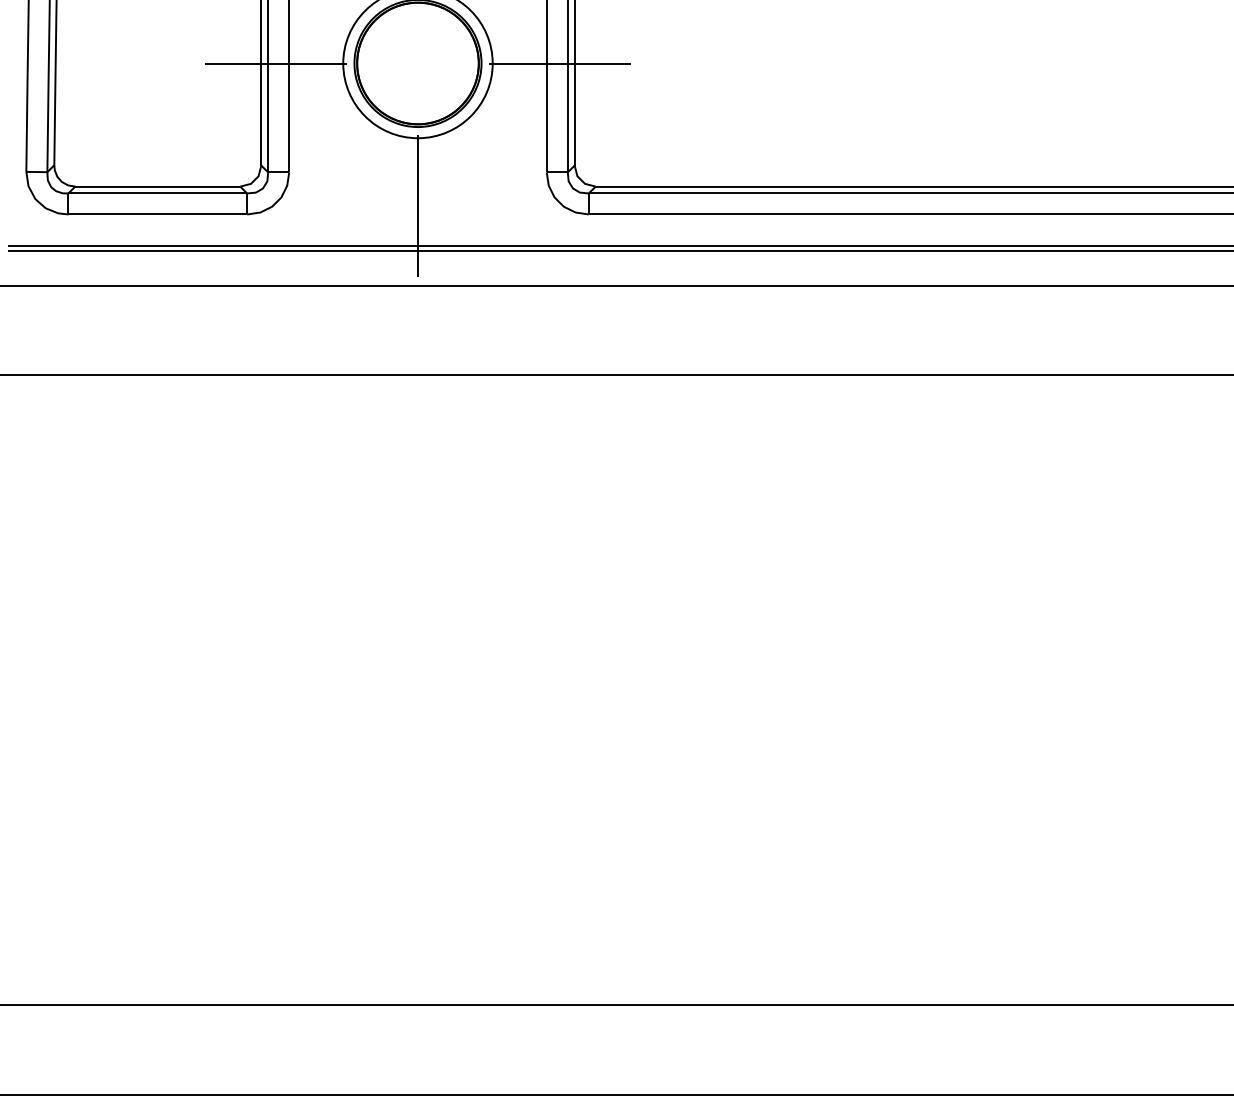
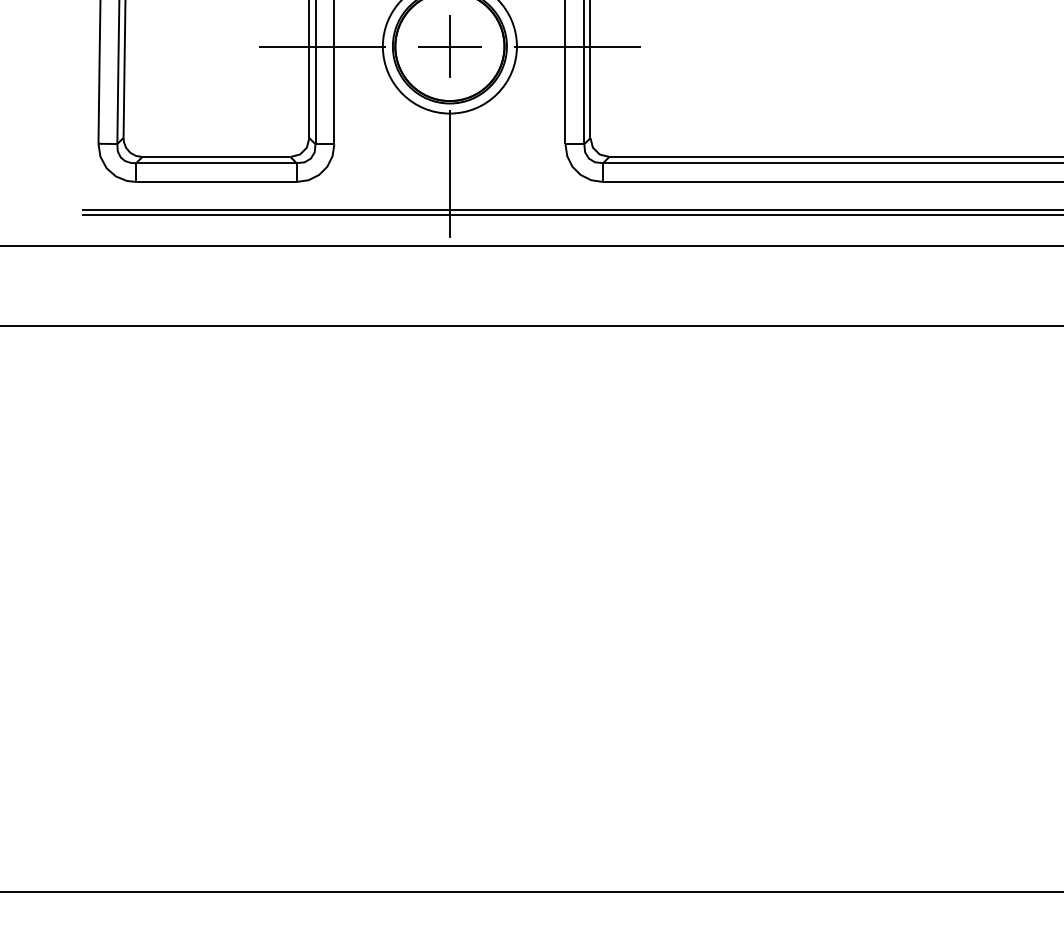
part: (417, 63) -> (449, 46), added

